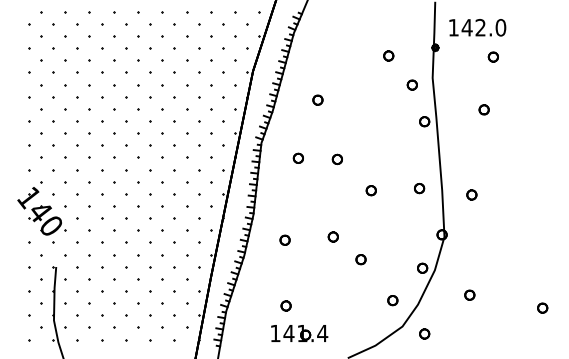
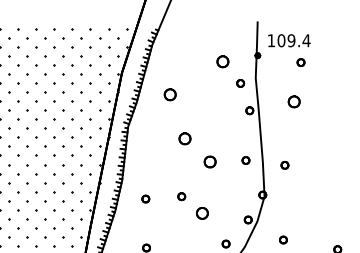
text: (483, 27) -> (293, 40), 142.0 -> 109.4
part: (388, 55) -> (222, 61), size x1.6
part: (317, 99) -> (169, 94), size x1.6
part: (483, 109) -> (293, 101), size x1.6
part: (297, 157) -> (155, 137), removed
part: (336, 159) -> (184, 138), size x1.6
part: (370, 190) -> (209, 162), size x1.6
part: (360, 259) -> (201, 213), size x1.6

